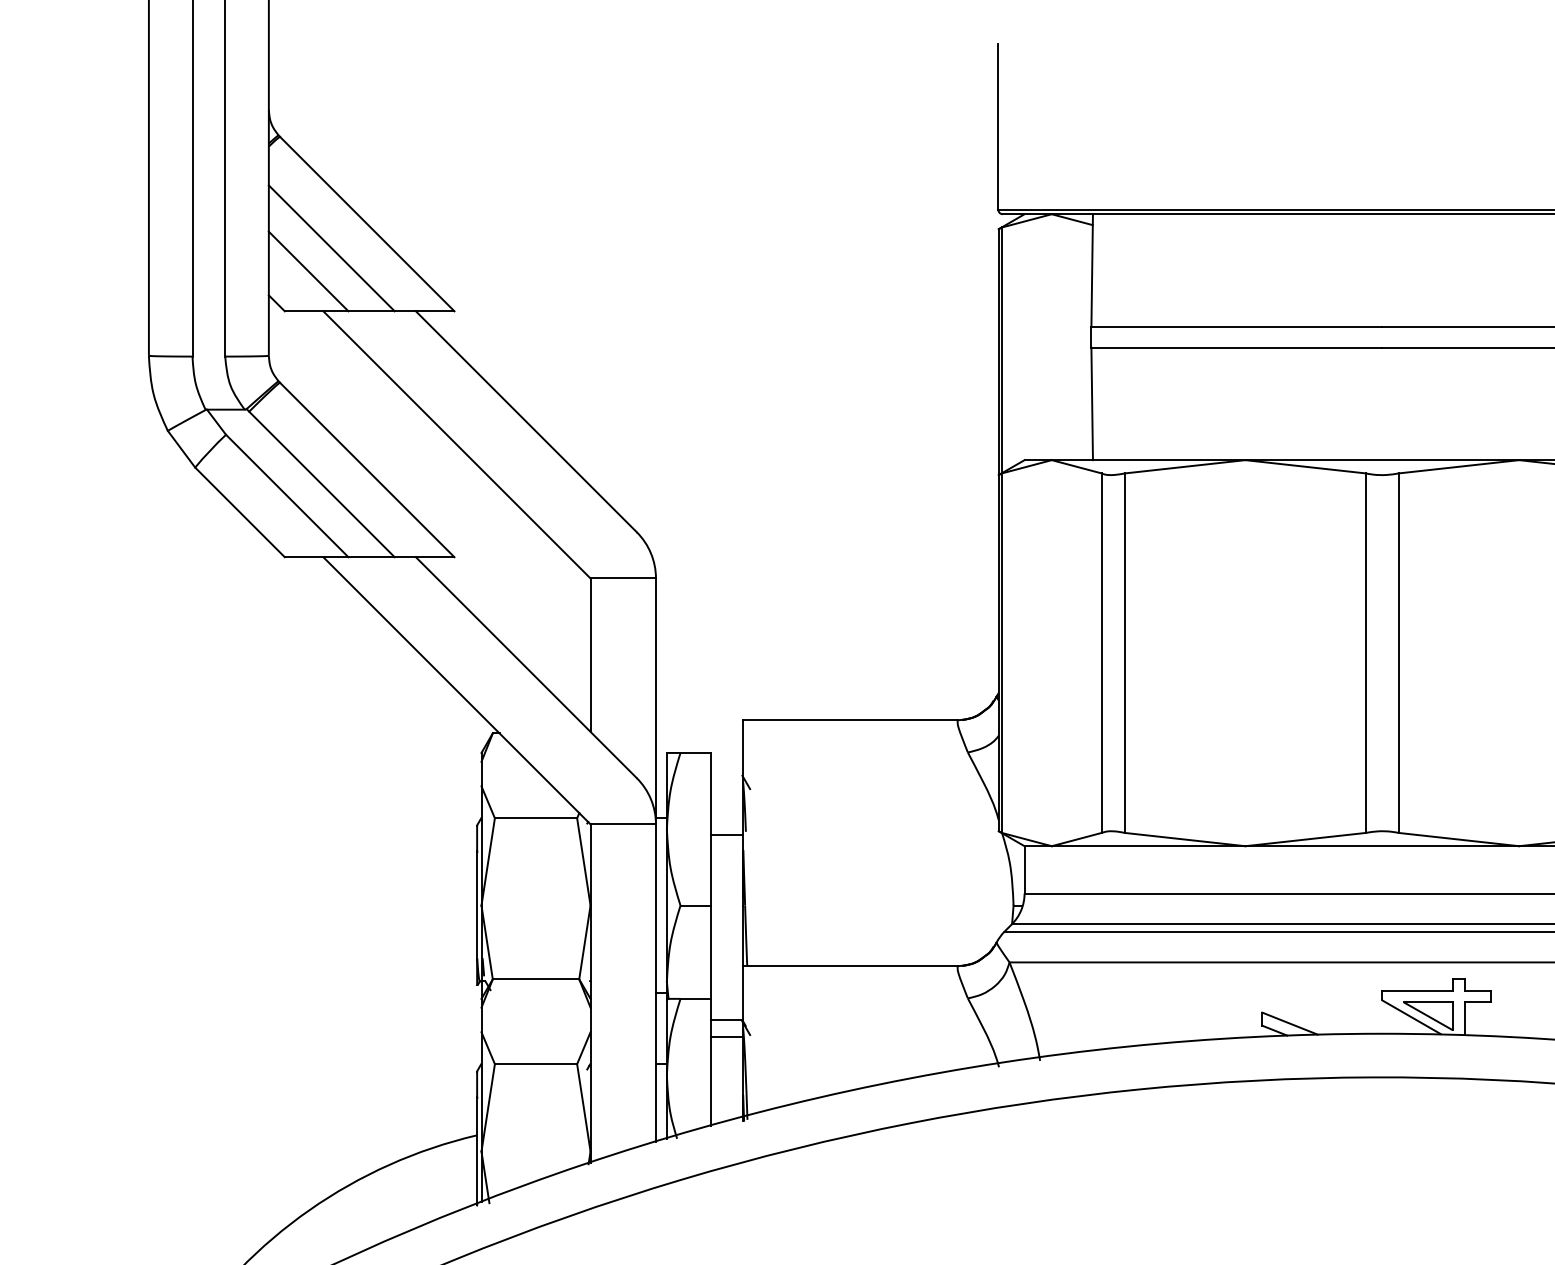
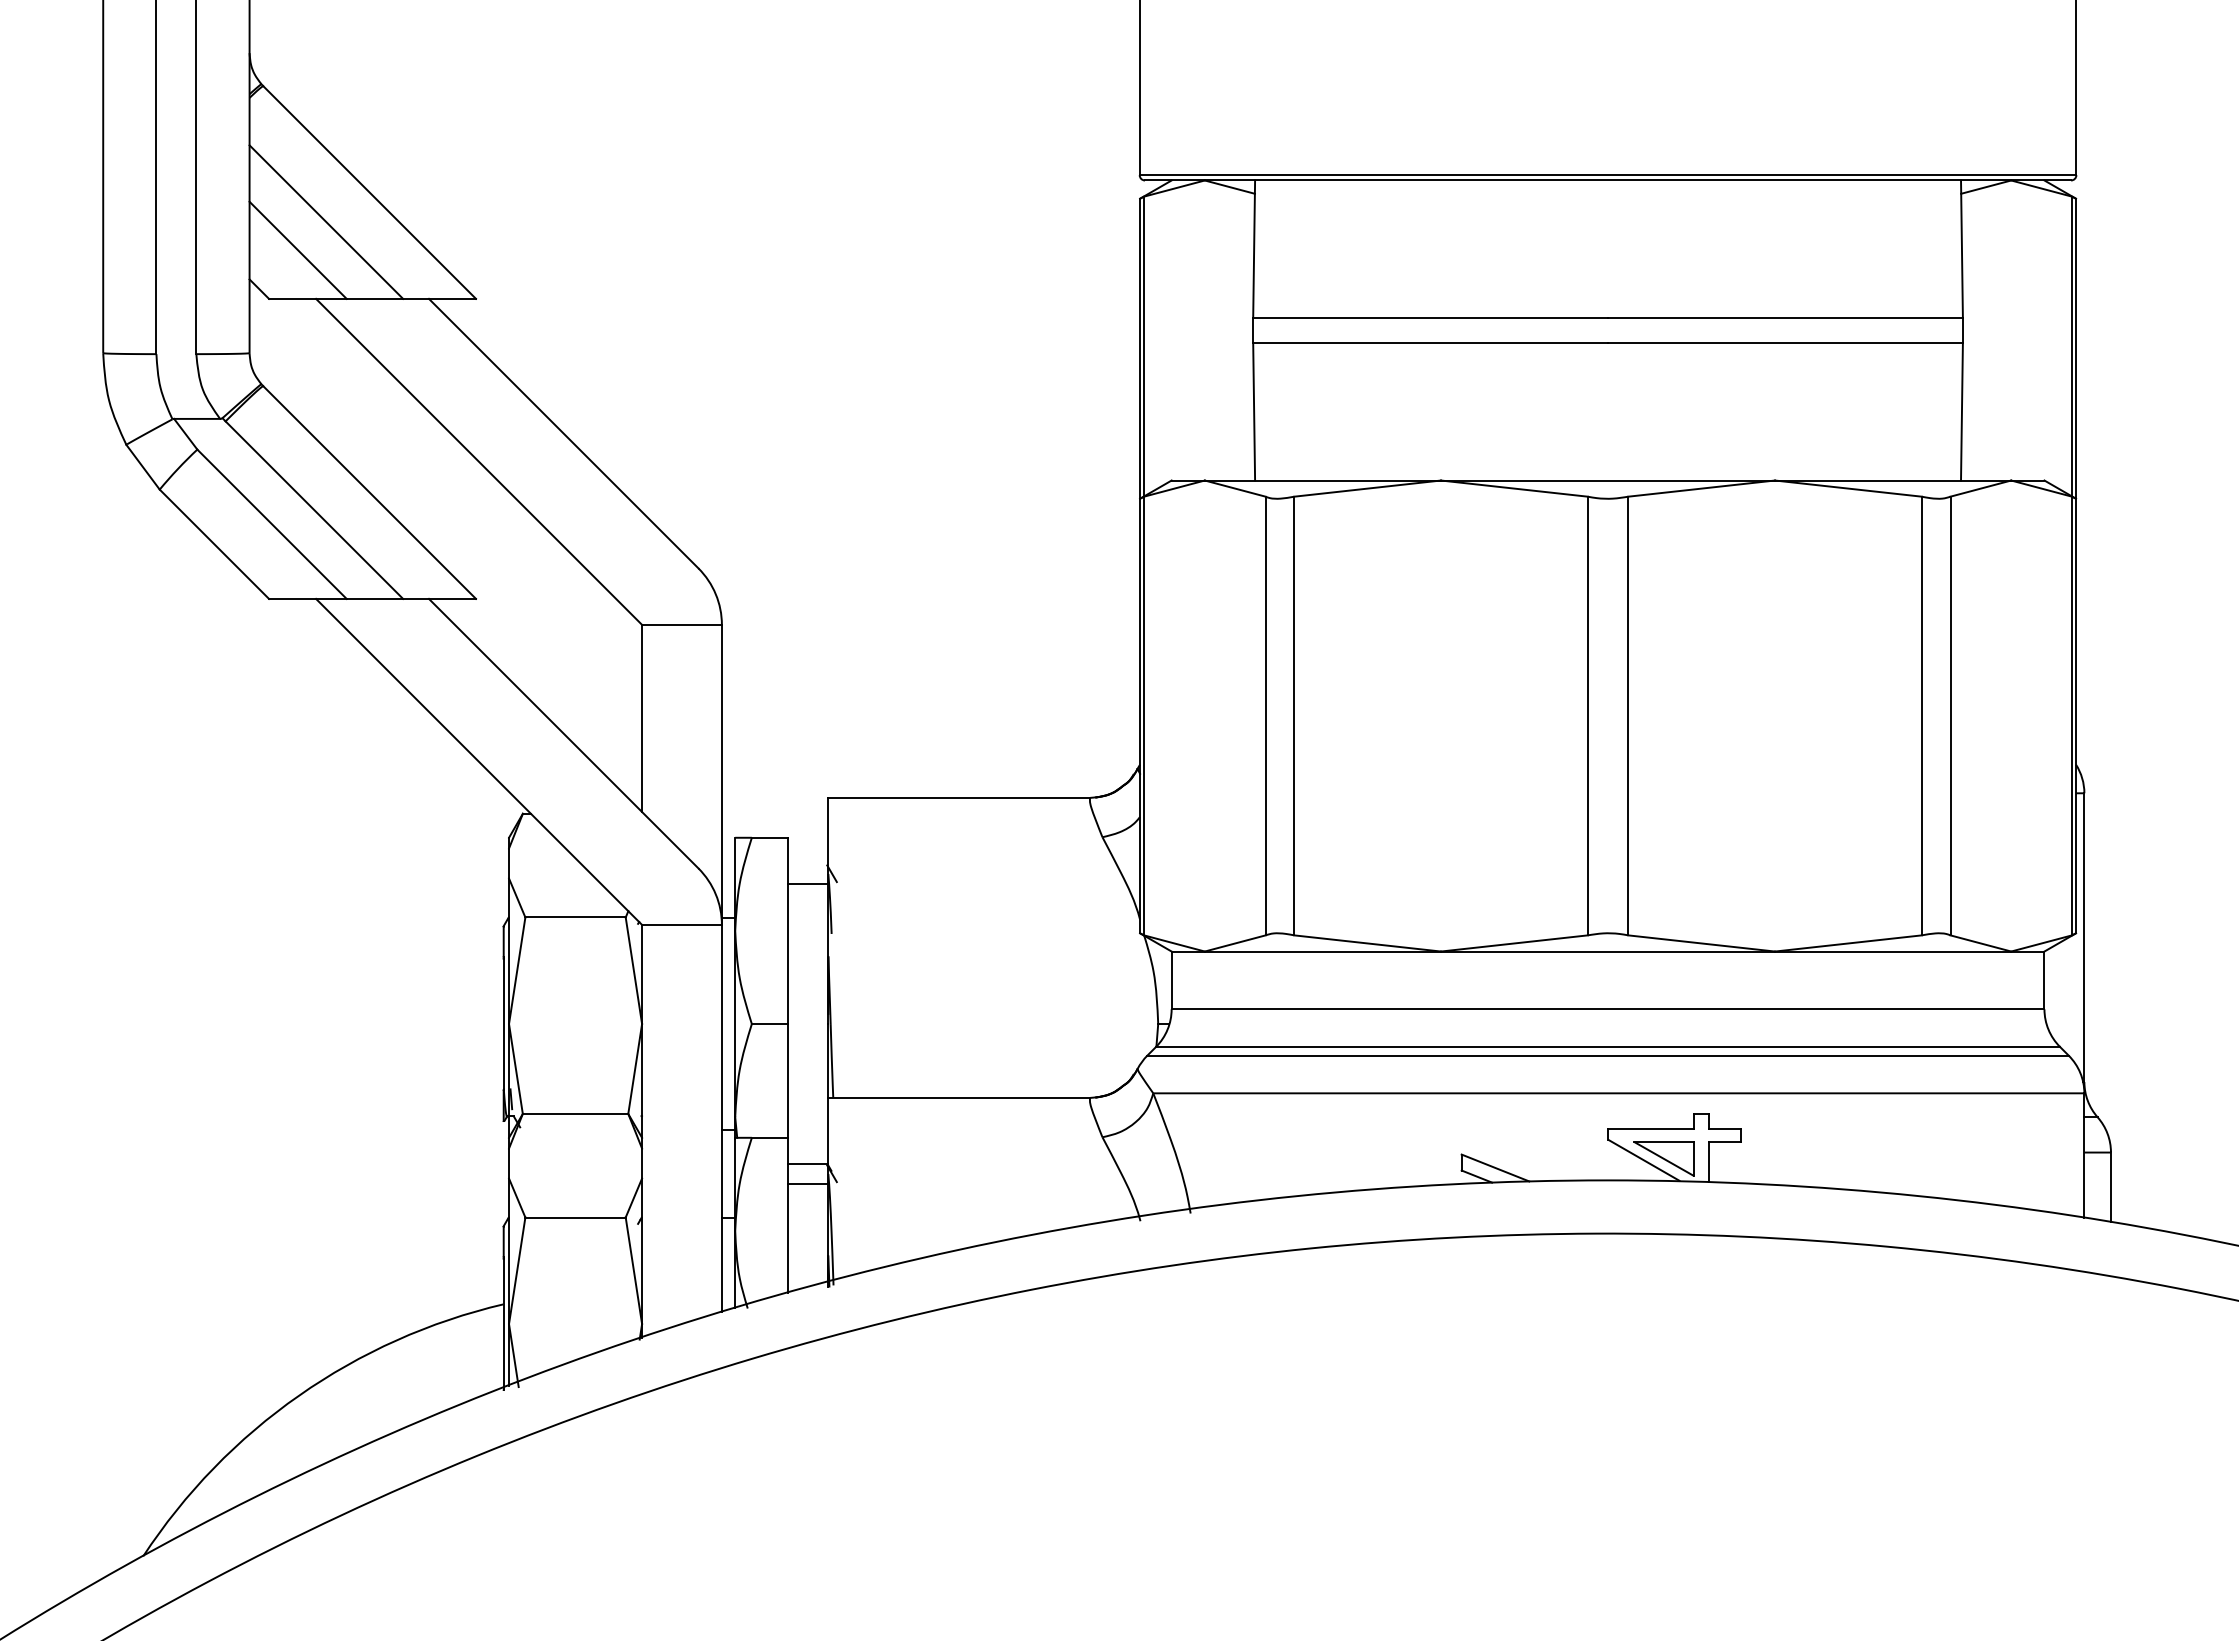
line: (726, 835) -> (808, 884), moved

